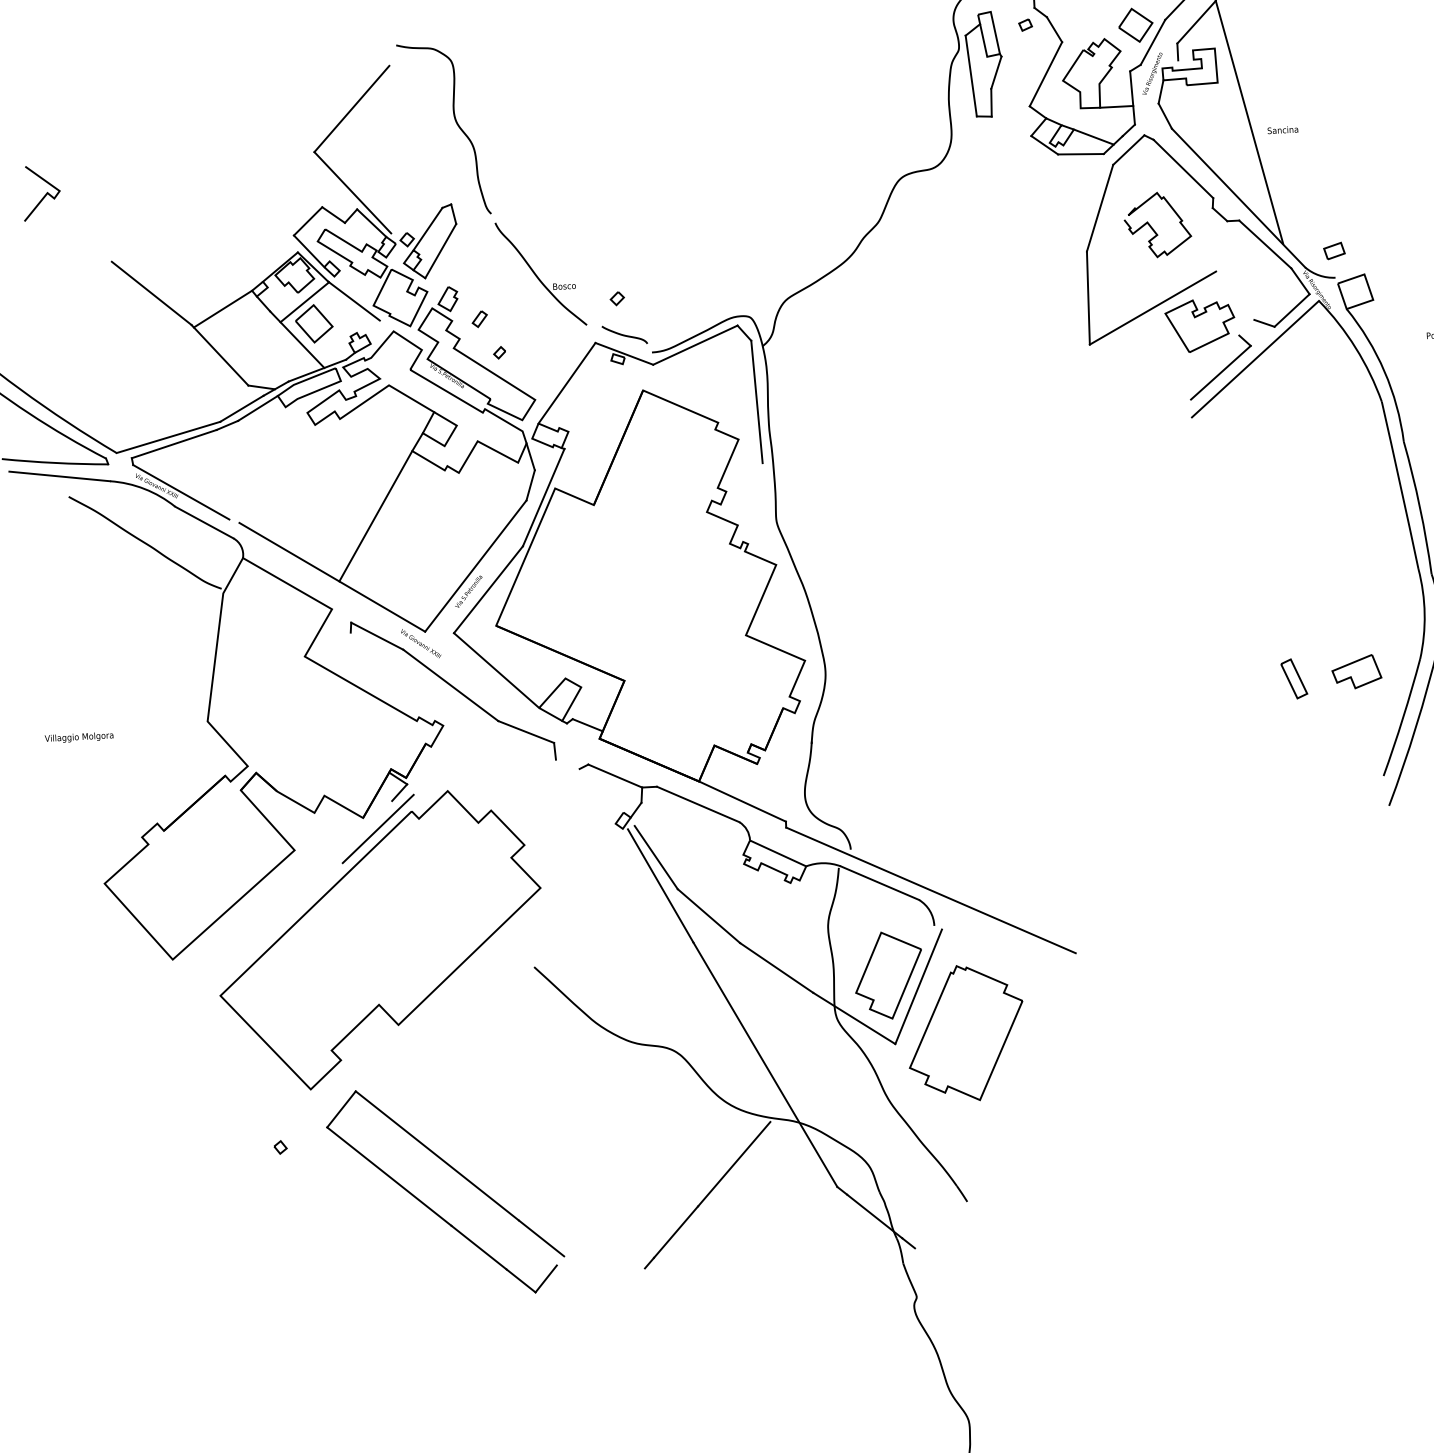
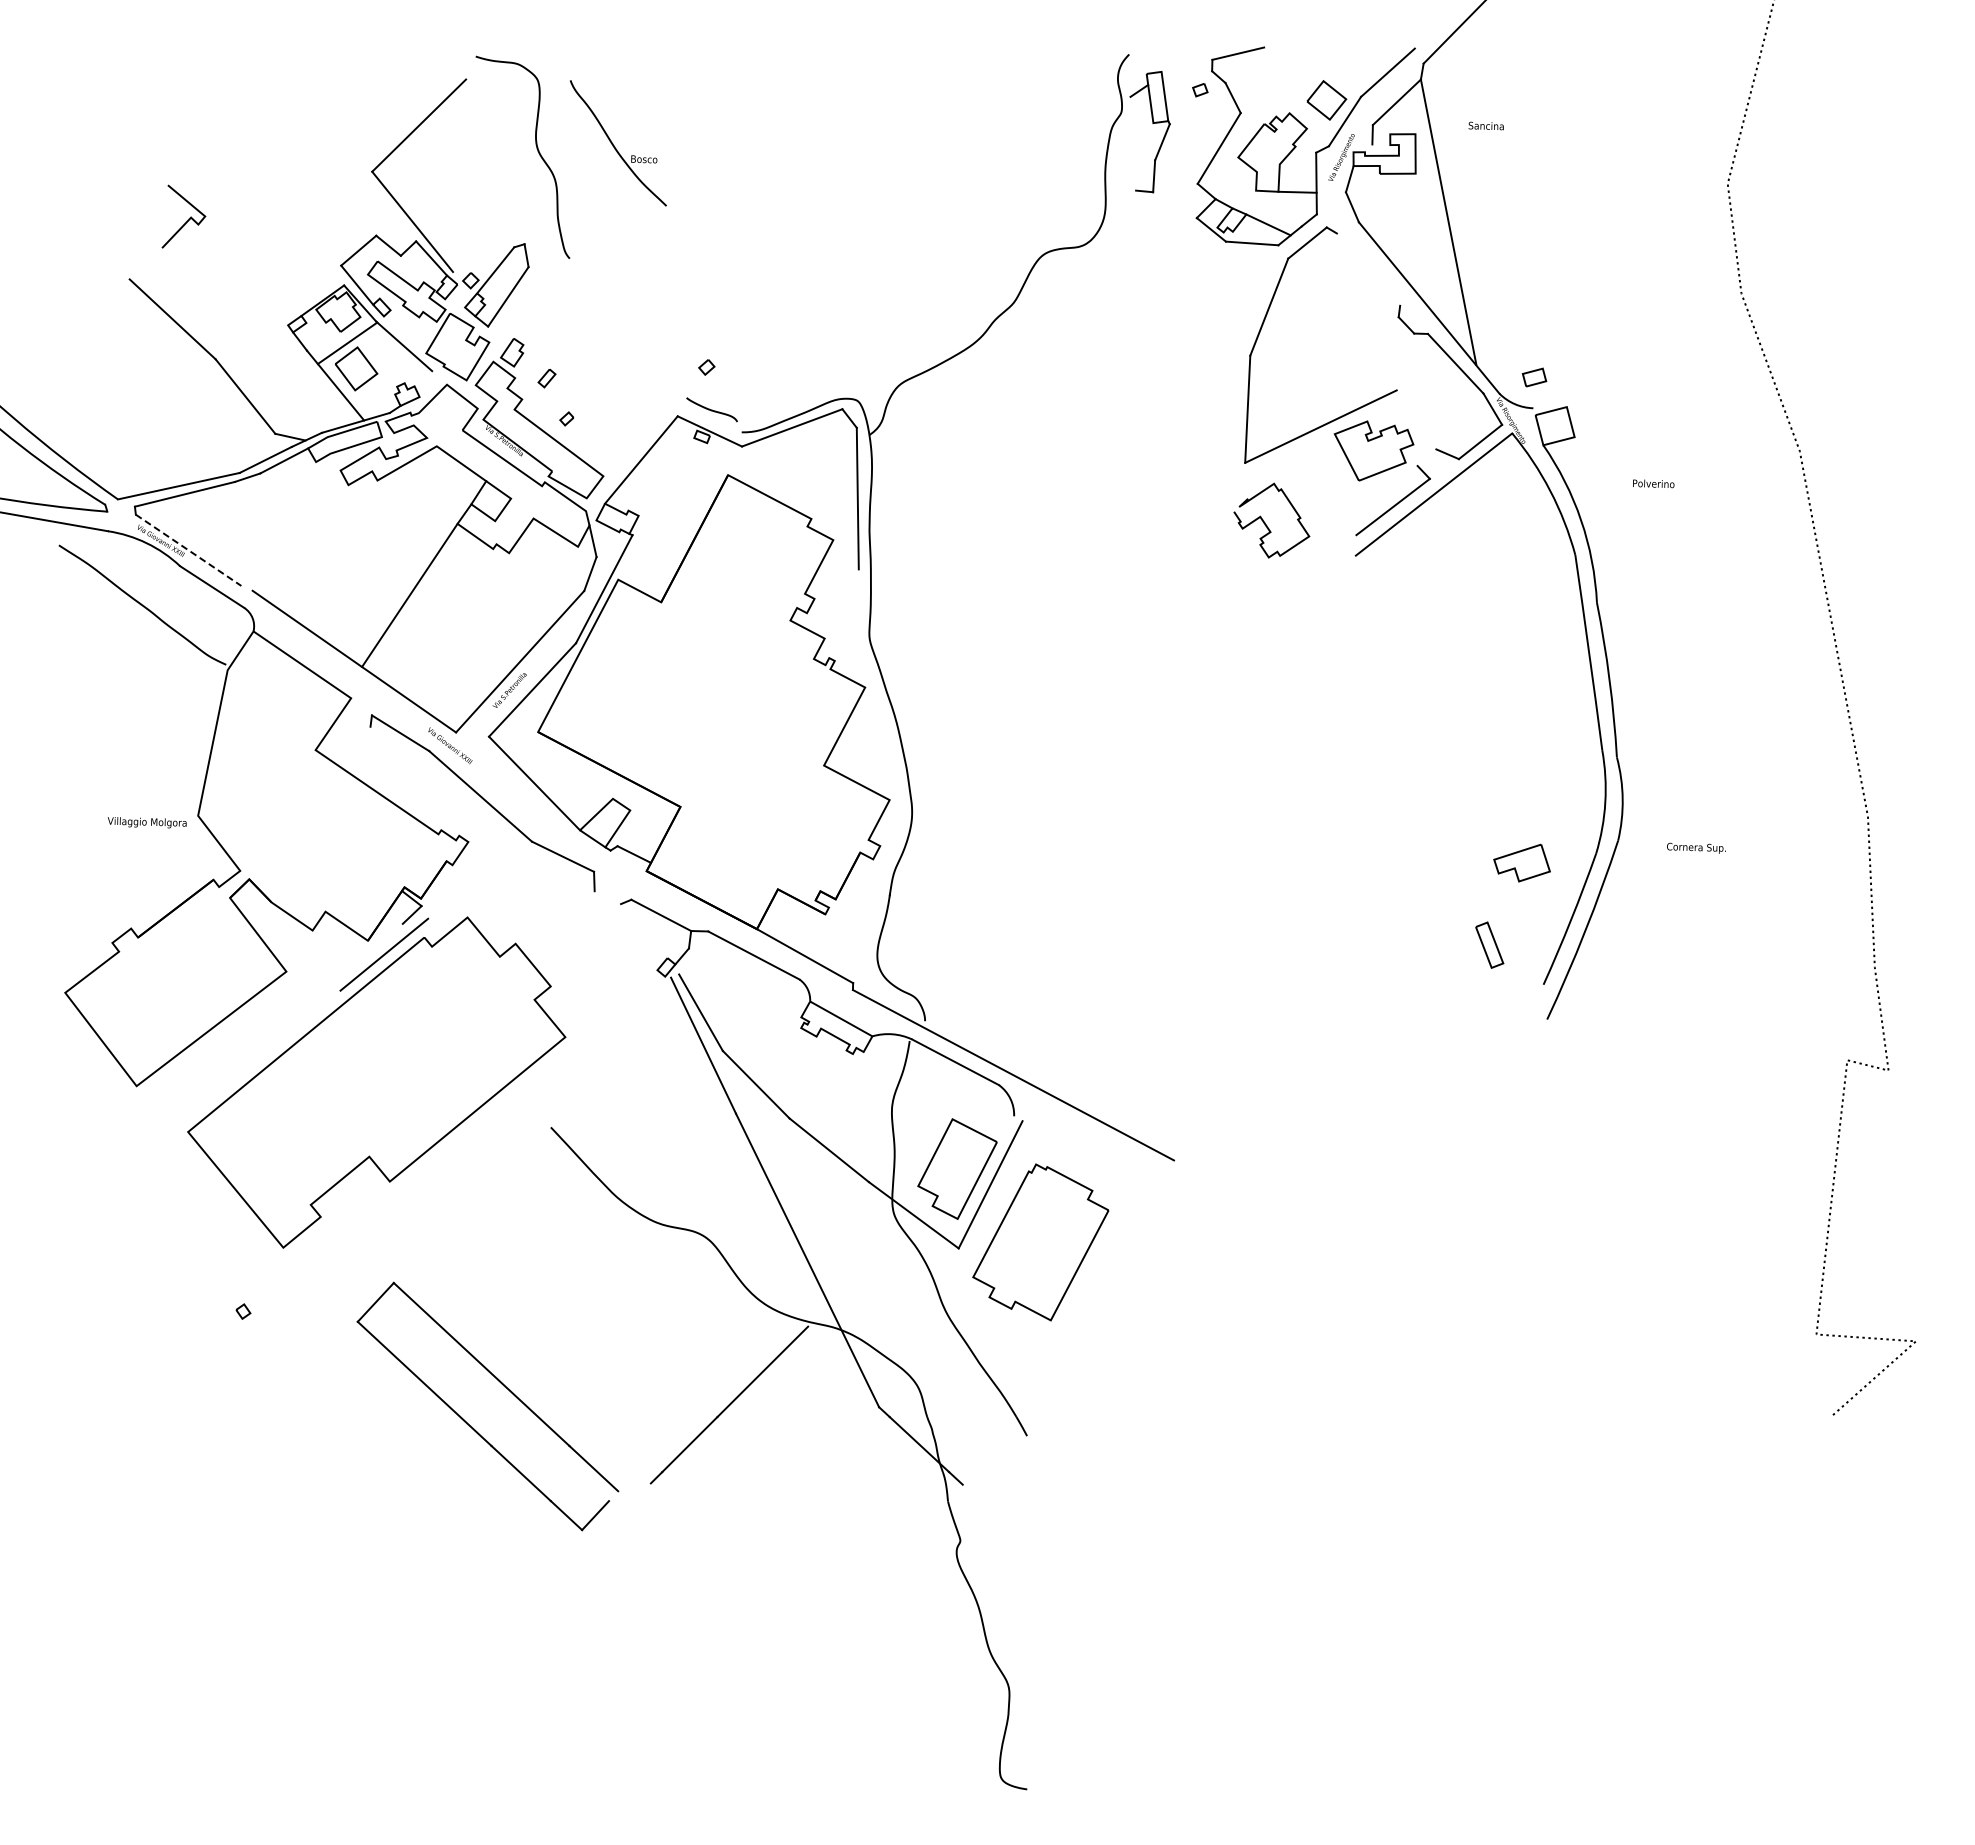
line: (971, 75) -> (1133, 143), removed
text: (1282, 129) -> (1485, 125), moved
line: (1183, 168) -> (1368, 269), removed
line: (45, 193) -> (188, 218), moved
curve: (1152, 227) -> (1265, 522), moved
part: (541, 274) -> (618, 143), moved
line: (222, 308) -> (252, 343), removed
line: (181, 492) -> (188, 550), solid -> dashed
part: (1294, 678) -> (1489, 944), moved
text: (78, 737) -> (146, 822), moved
part: (434, 1211) -> (473, 1427), moved

